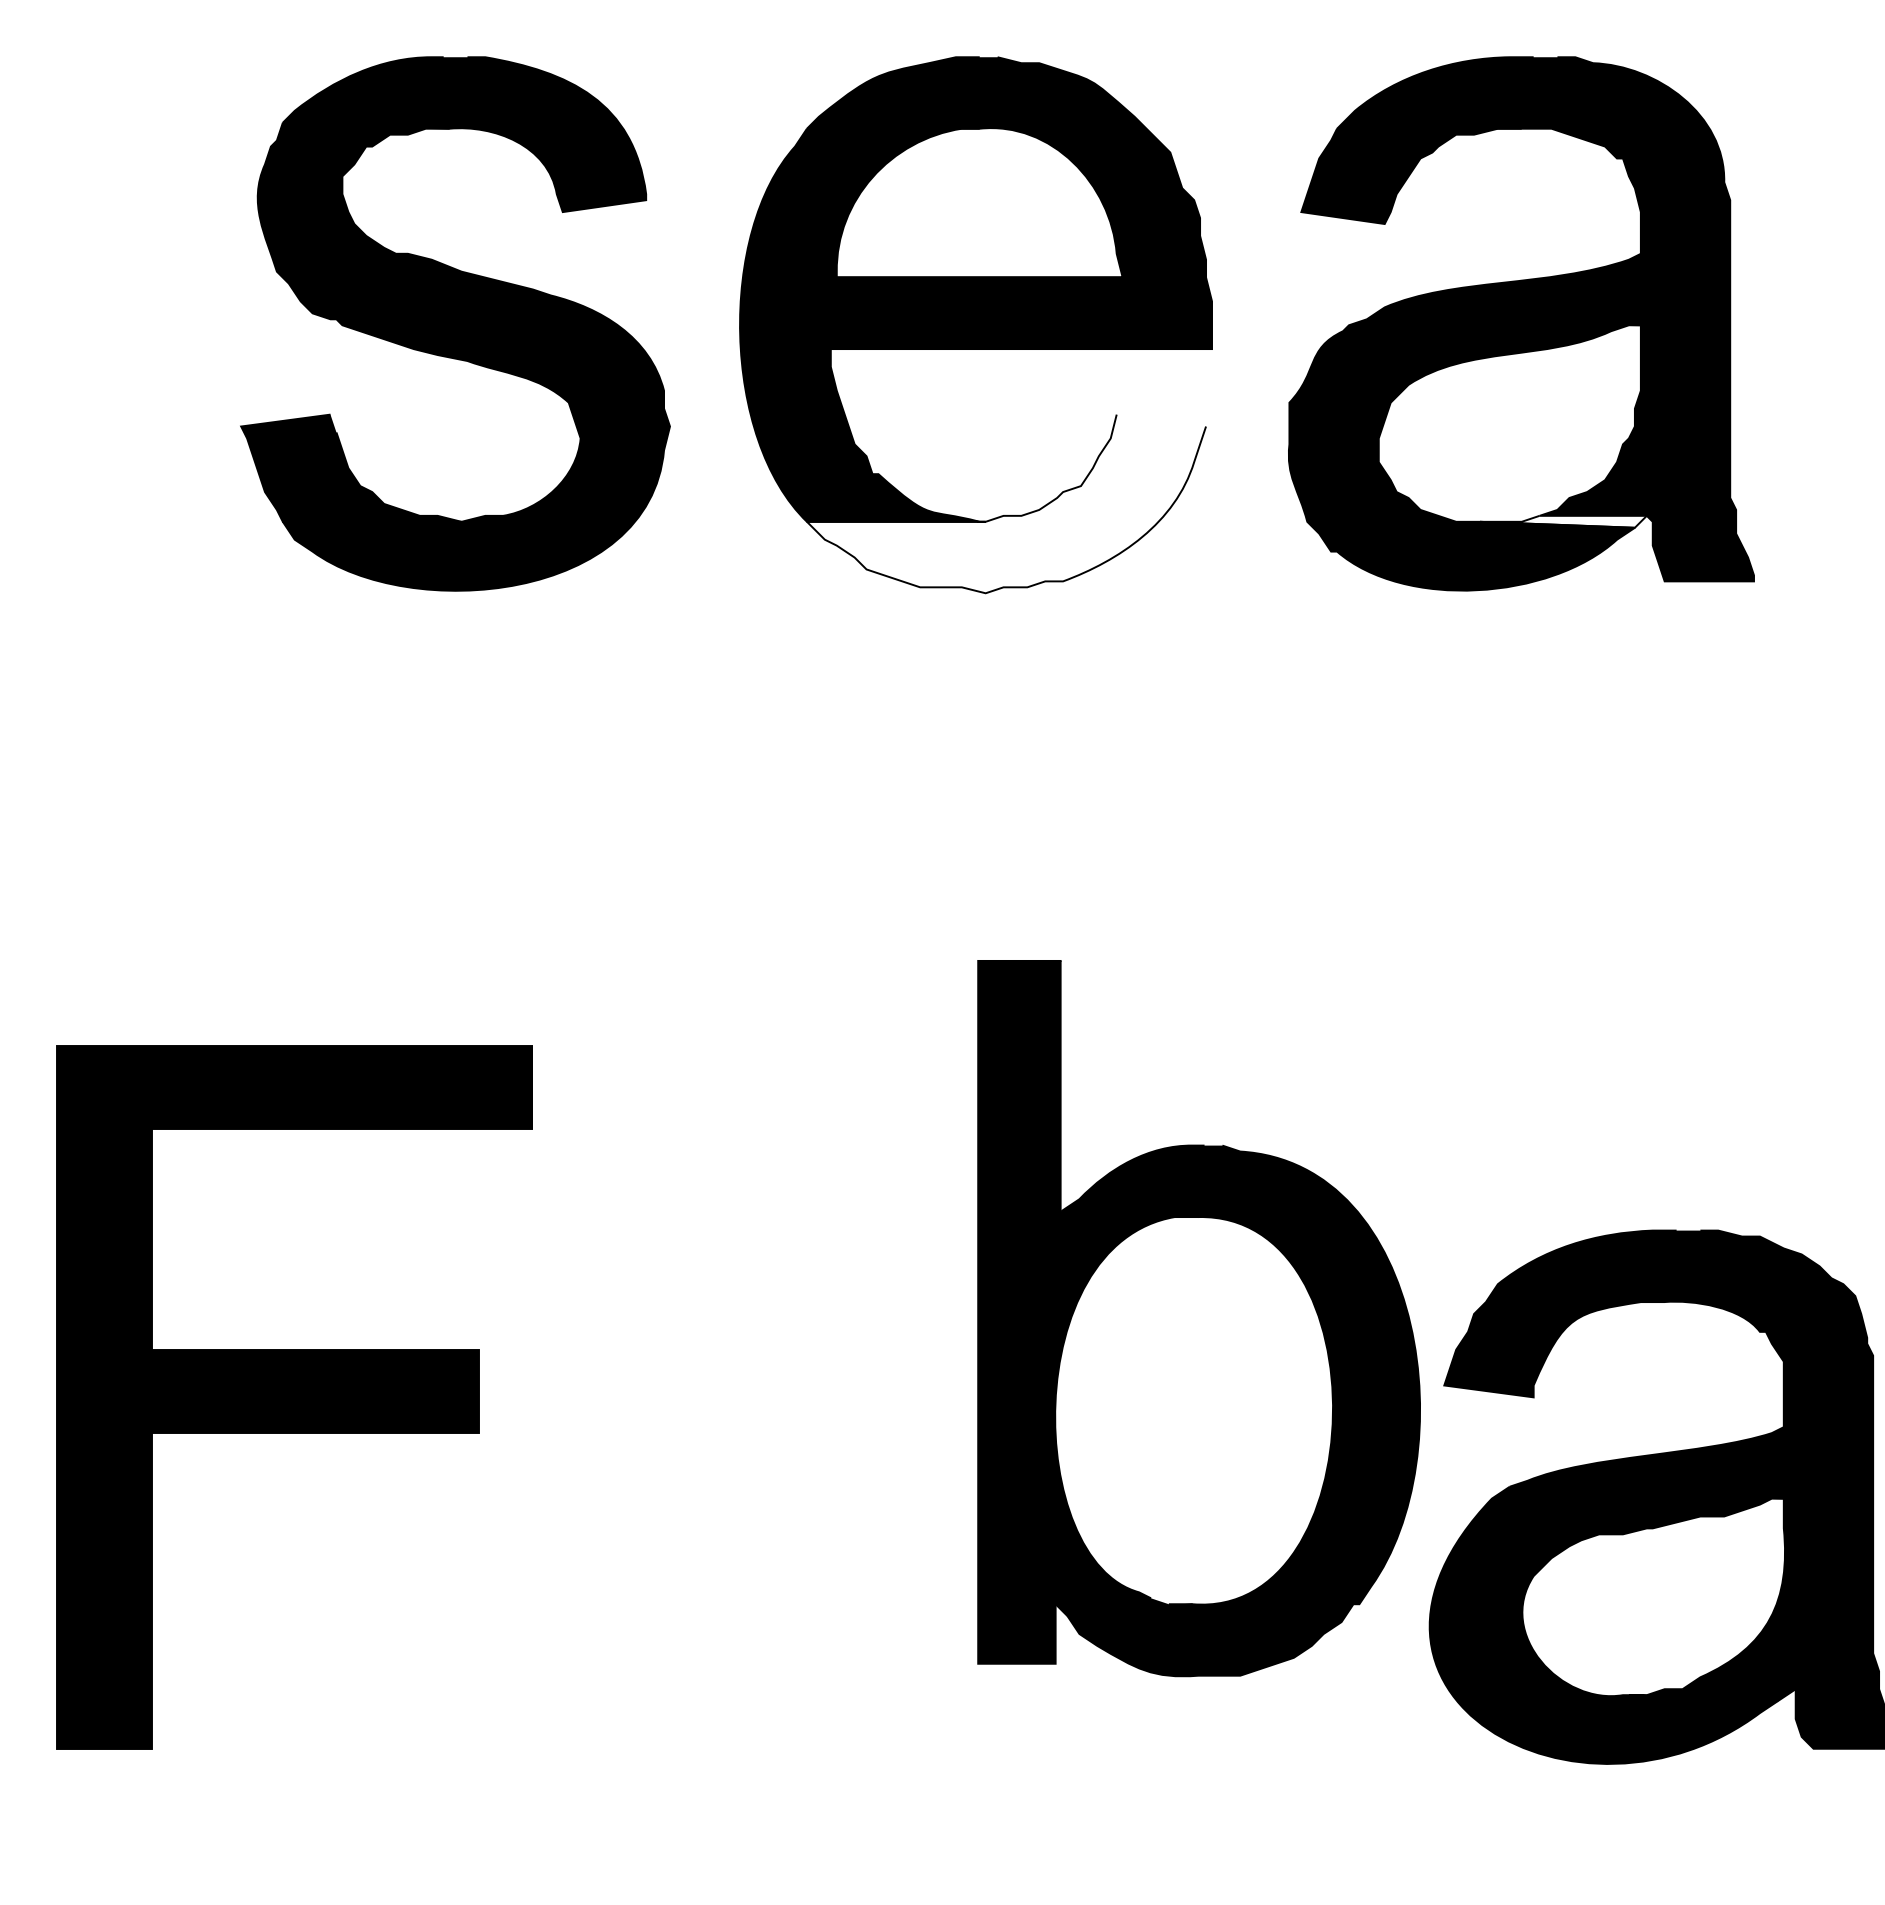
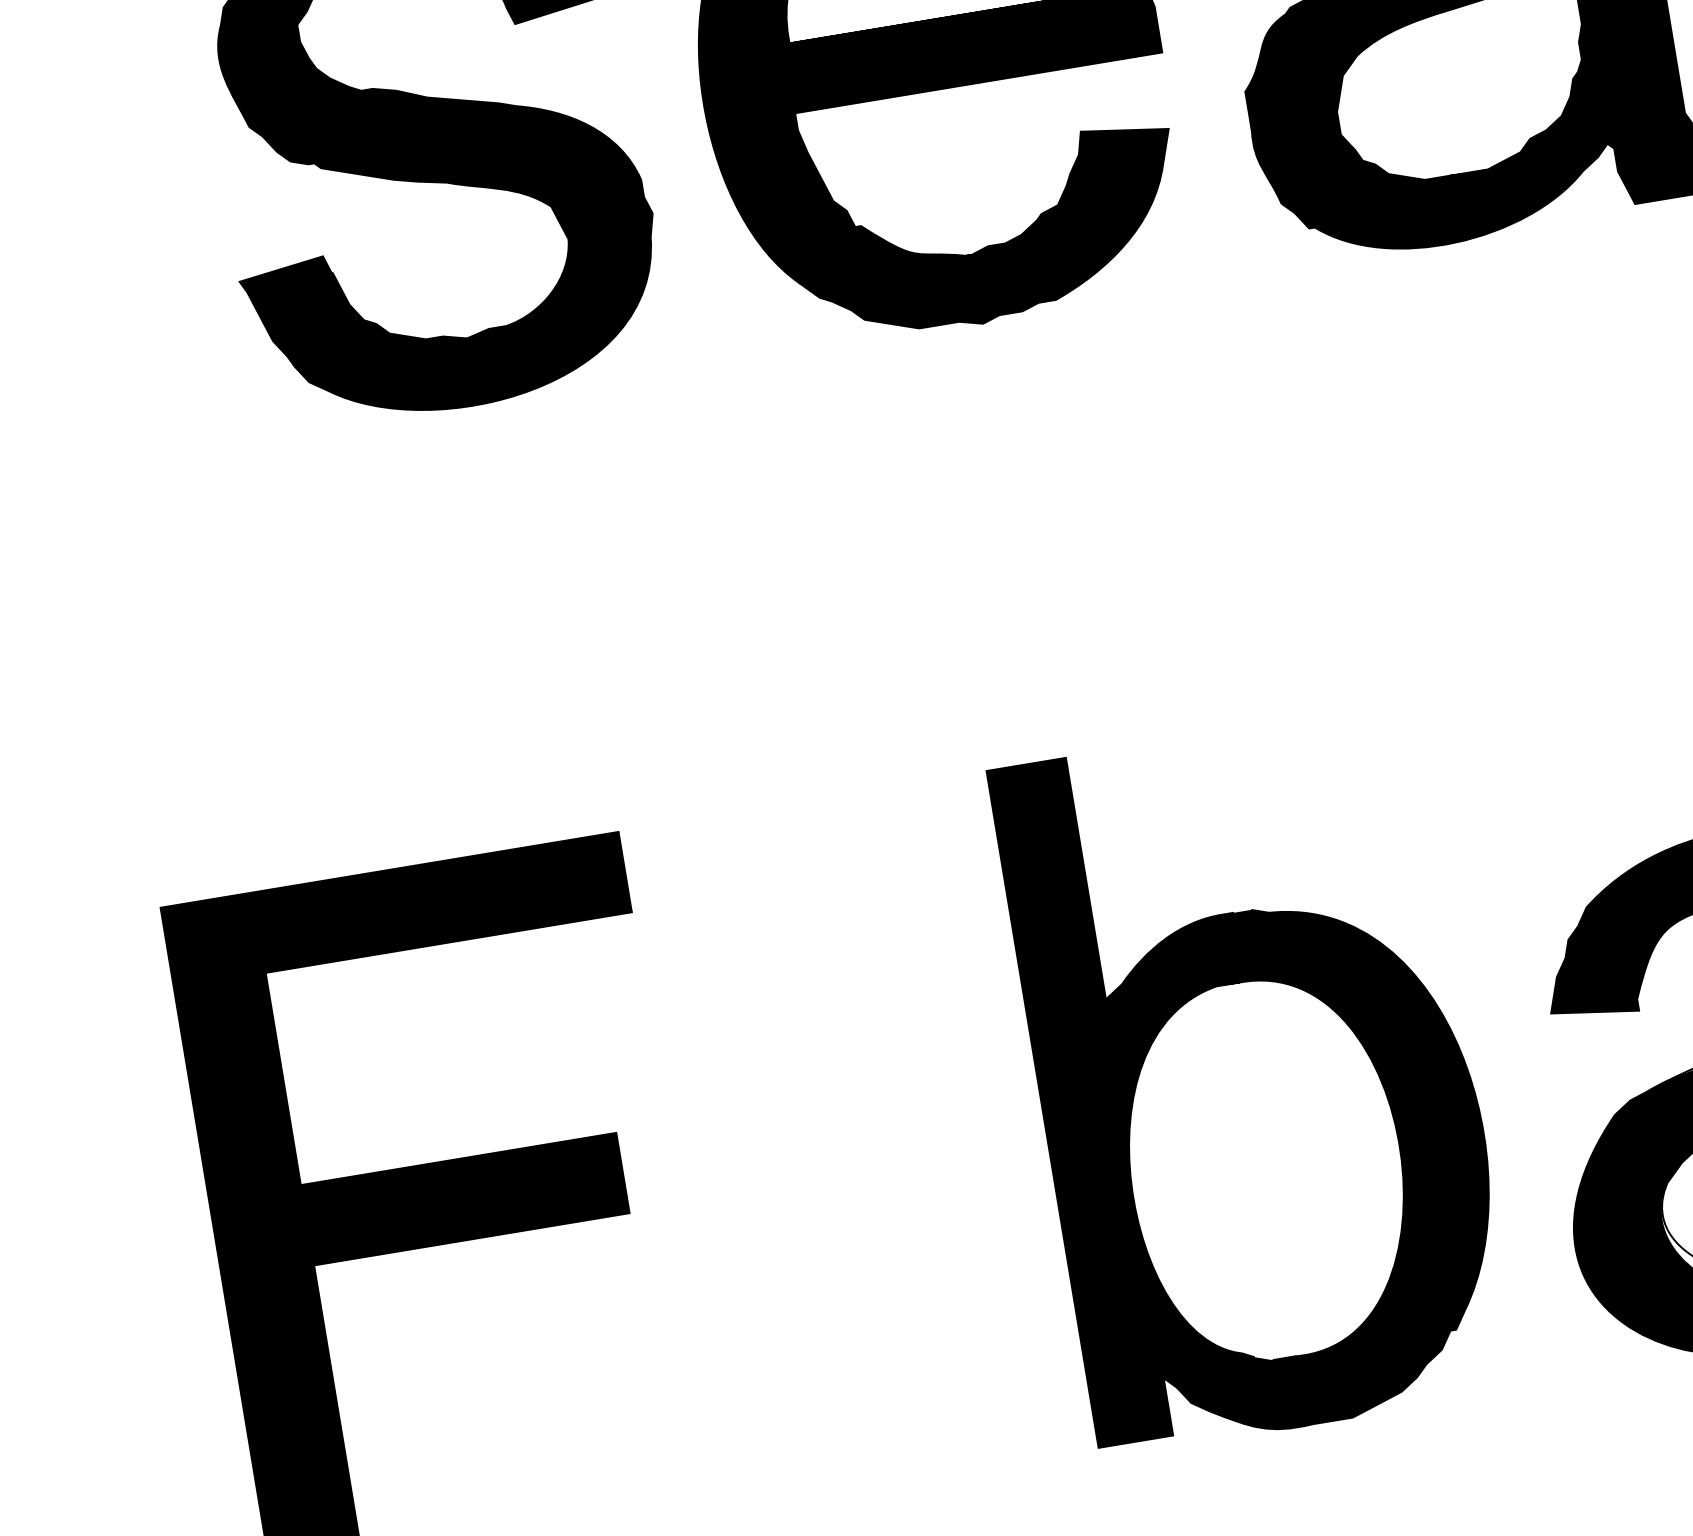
fill: (1006, 503) -> (988, 233), added
fill: (1563, 521) -> (1528, 162), added
part: (1198, 1318) -> (1255, 1080), moved

